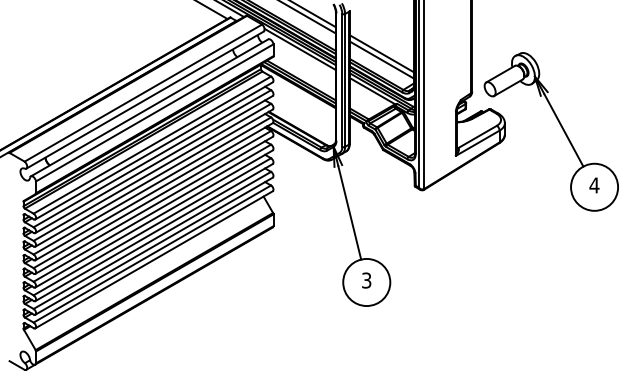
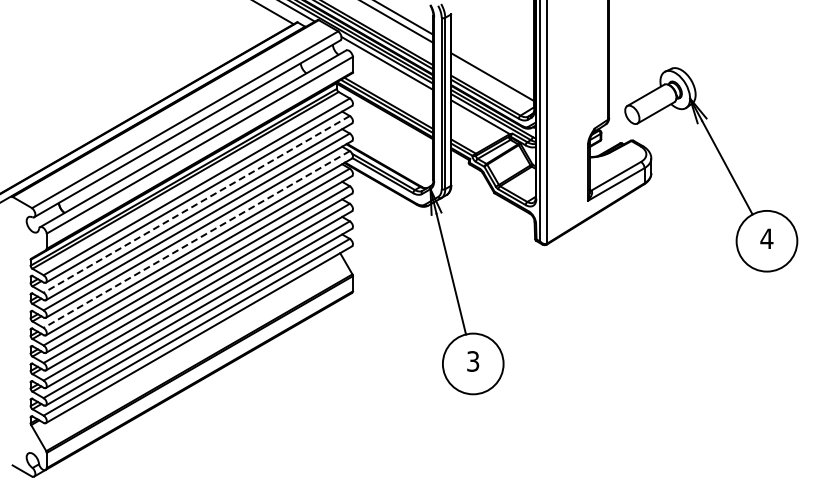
line: (381, 54) -> (492, 69), removed
line: (152, 158) -> (196, 204), solid -> dashed
line: (152, 185) -> (196, 239), solid -> dashed

